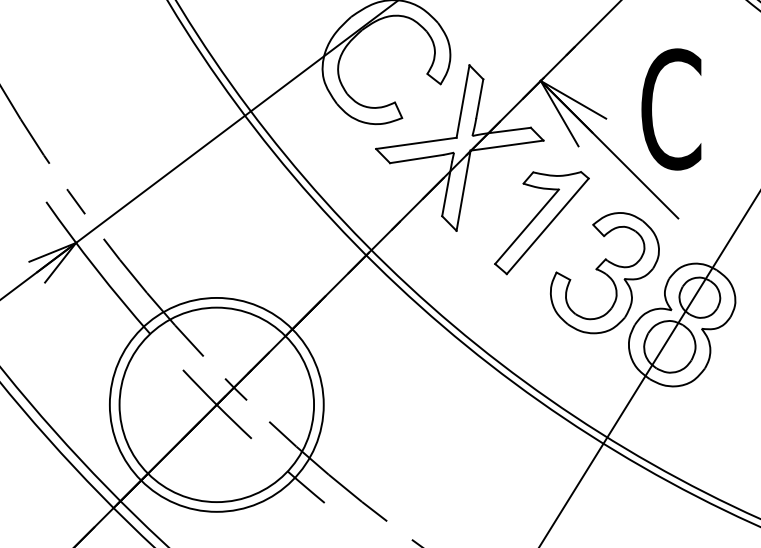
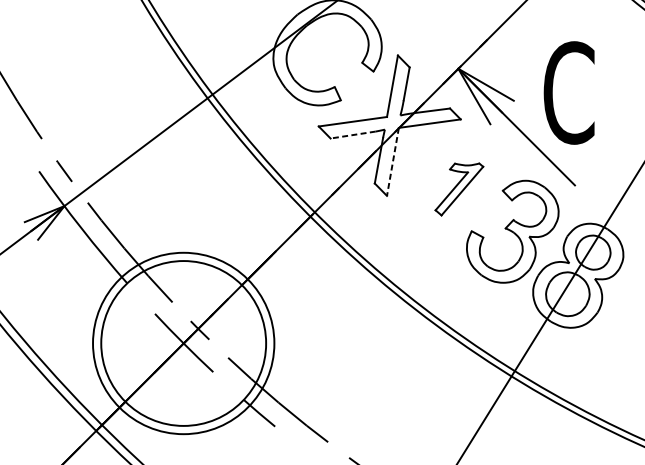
line: (416, 159) -> (353, 135), solid -> dashed
line: (463, 190) -> (392, 161), solid -> dashed
part: (541, 223) -> (459, 189), size x0.6

